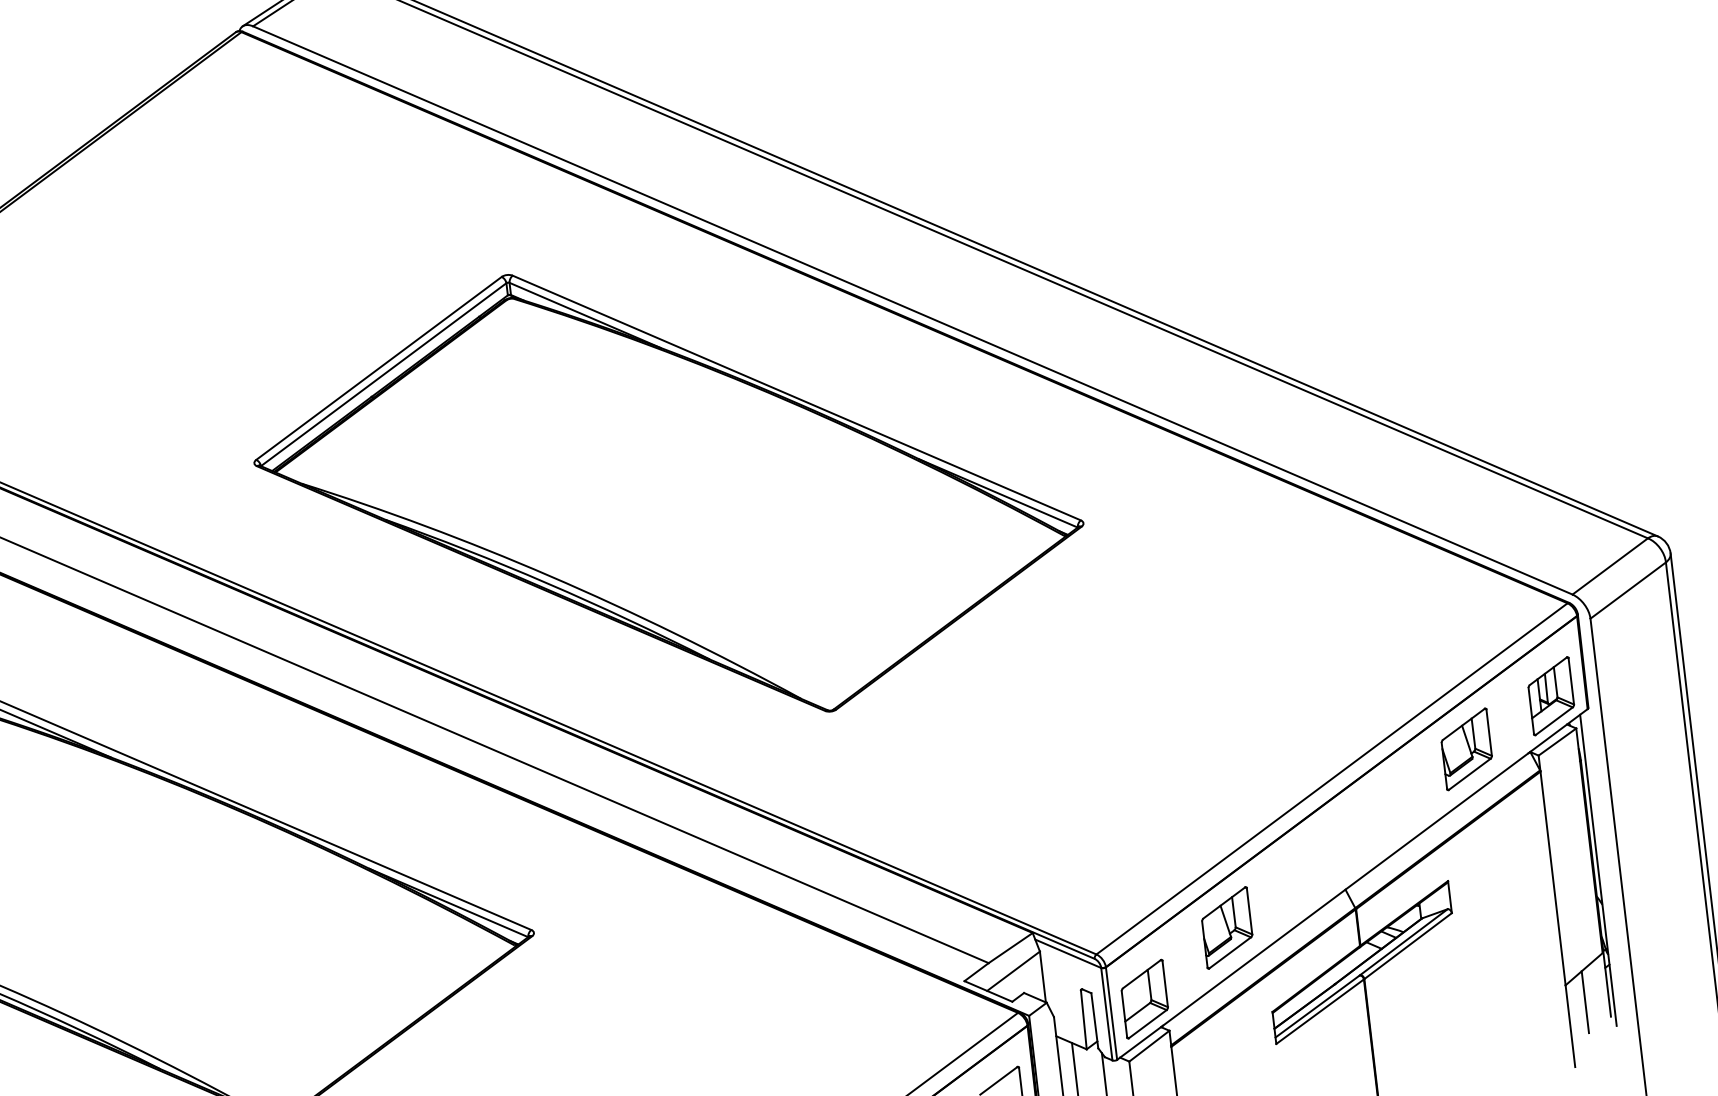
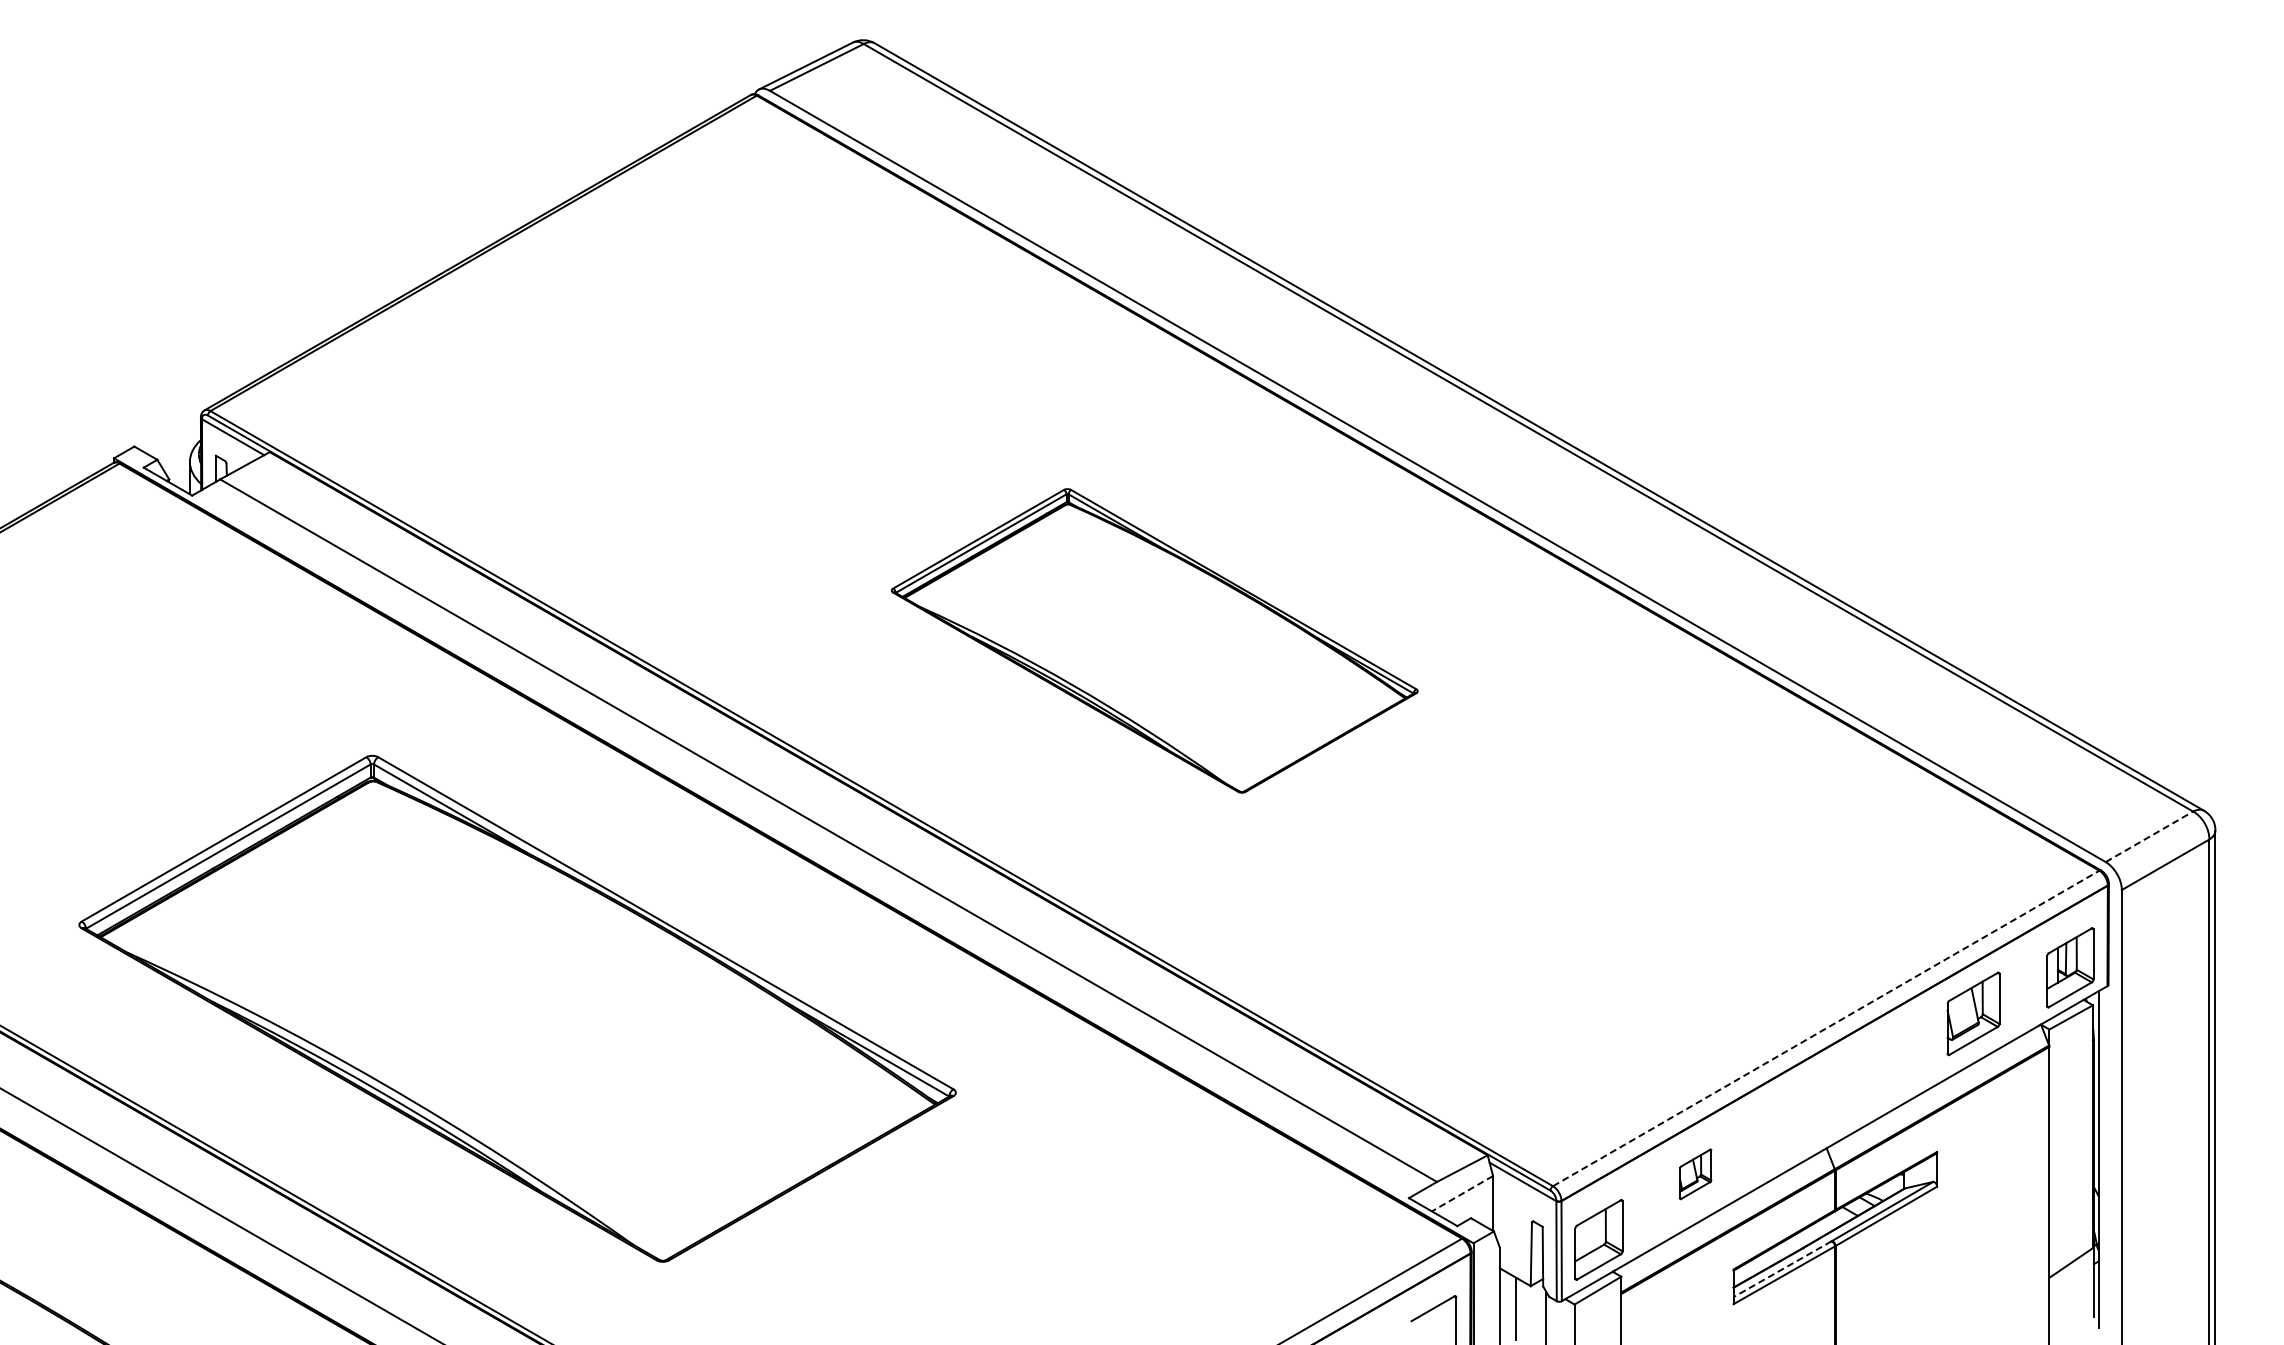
part: (668, 492) -> (1154, 640), size x0.6
line: (1610, 566) -> (2149, 836), solid -> dashed
line: (1332, 778) -> (1826, 1028), solid -> dashed
part: (1227, 928) -> (1695, 1174), size x0.6
line: (1013, 971) -> (1462, 1193), solid -> dashed
line: (1585, 1001) -> (2068, 1297), removed
line: (1317, 1006) -> (1782, 1269), solid -> dashed

